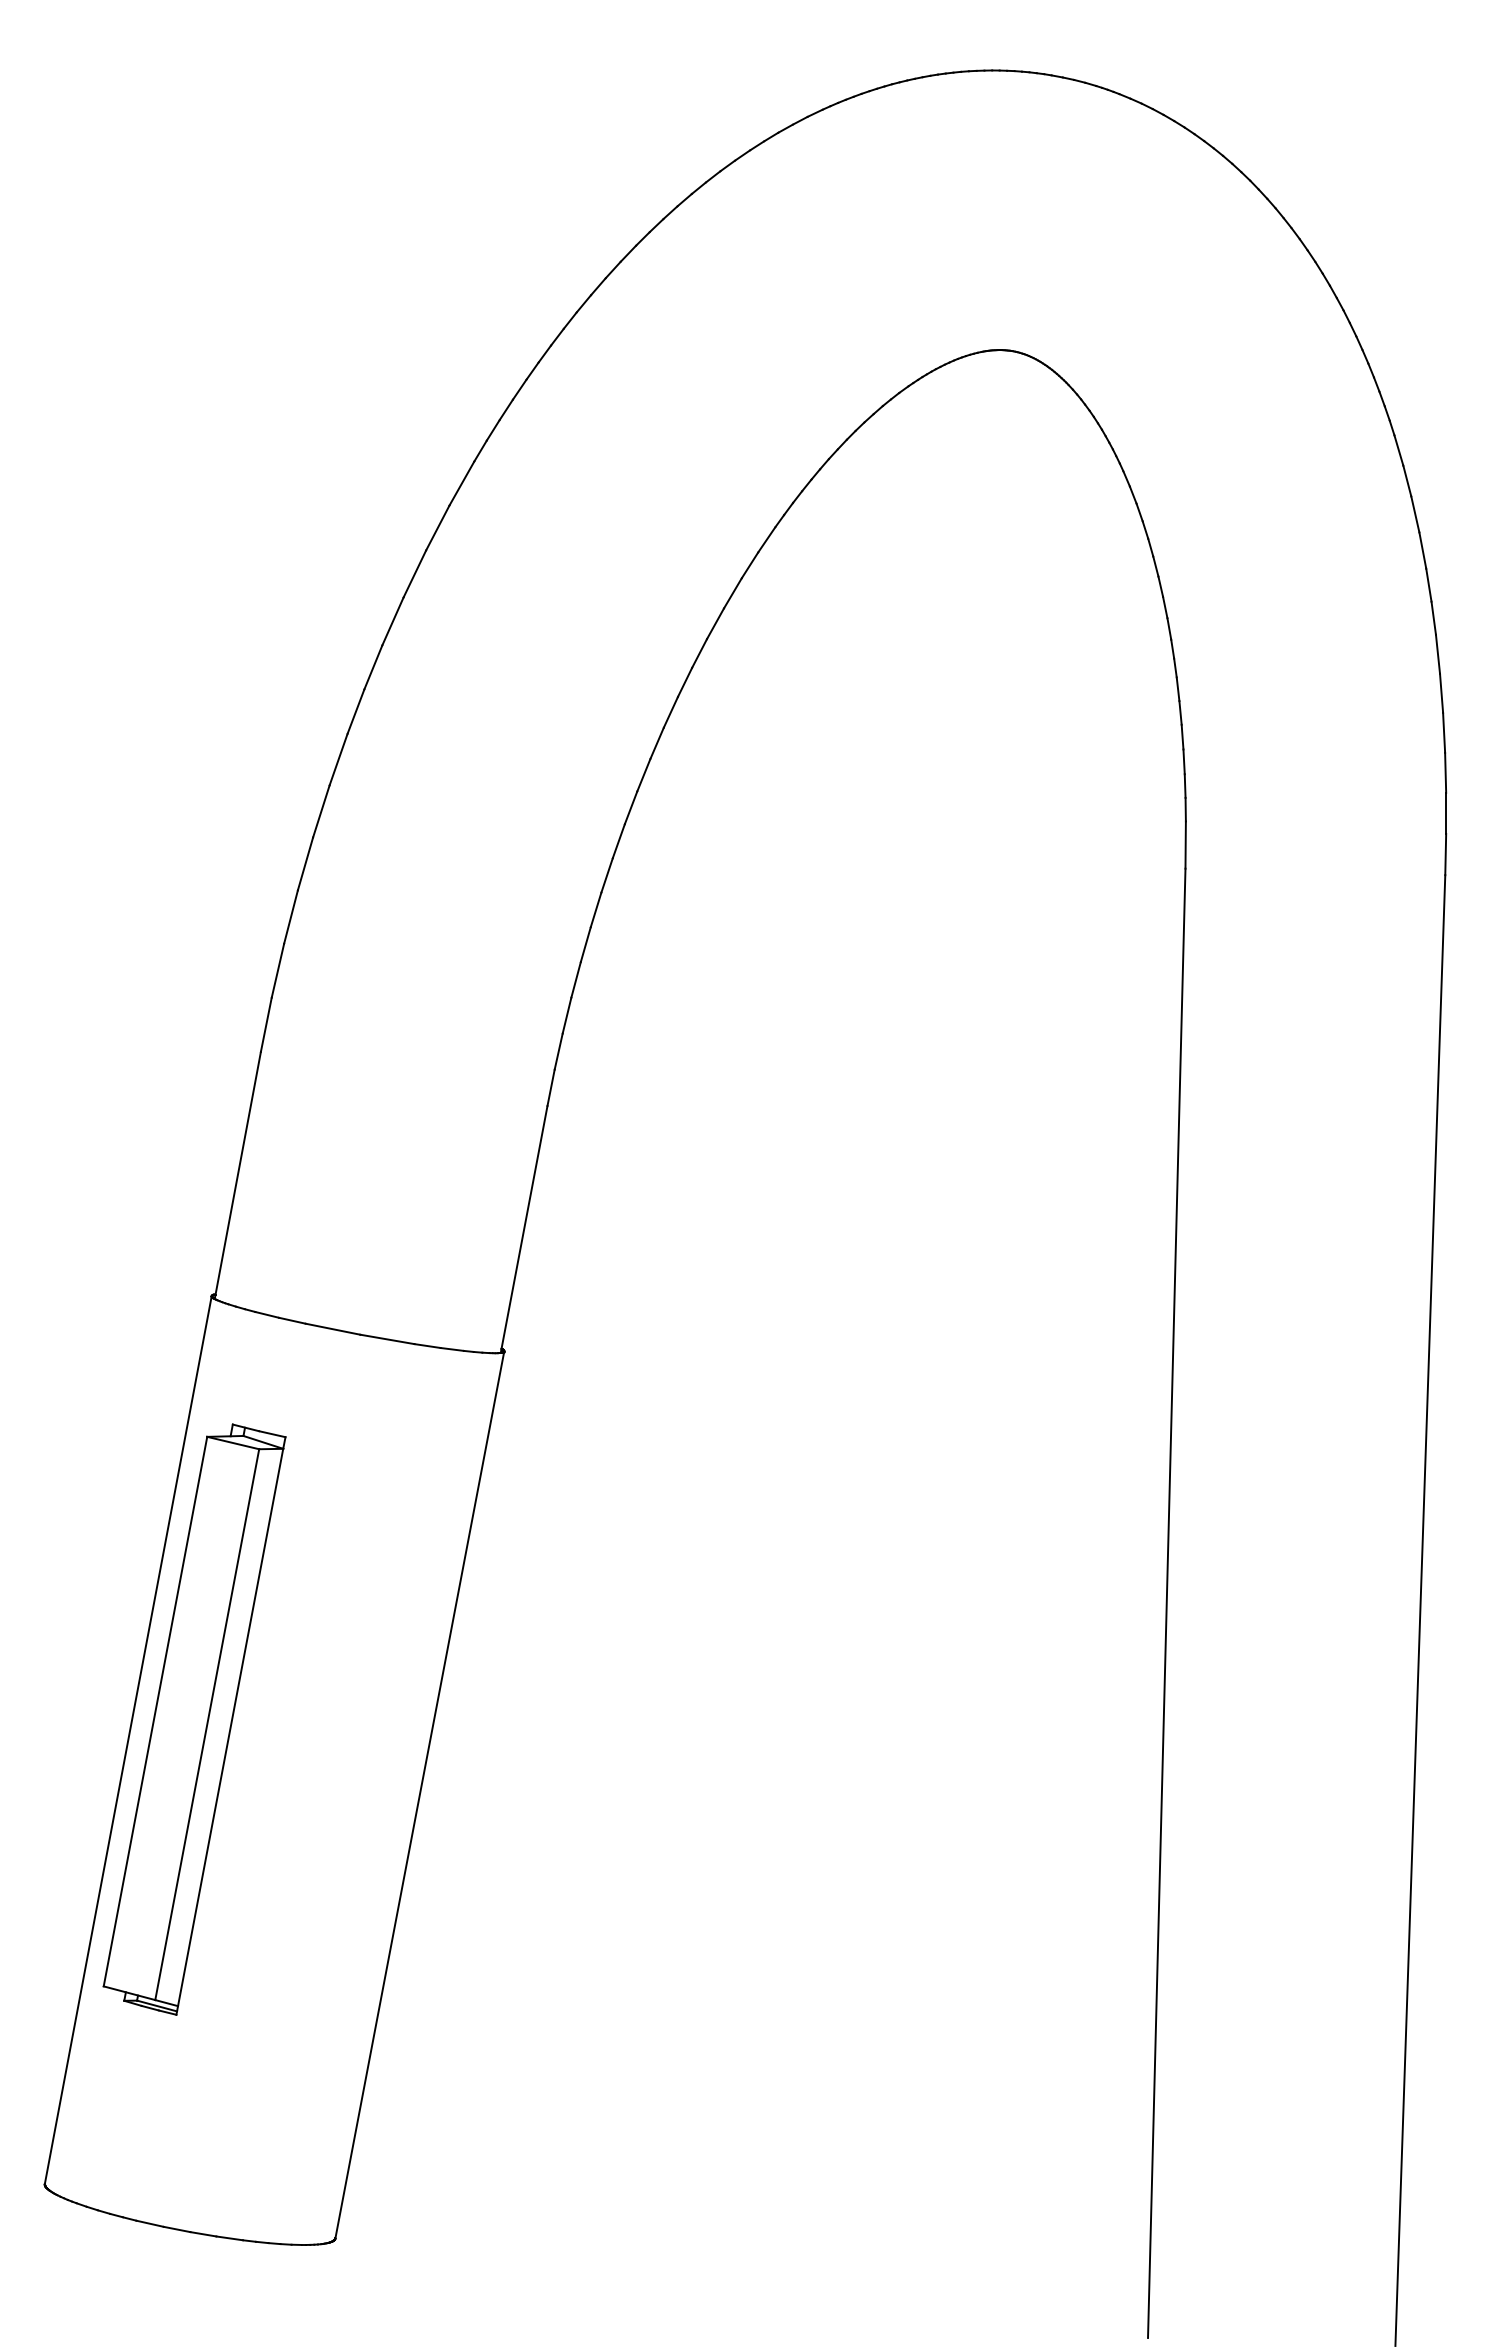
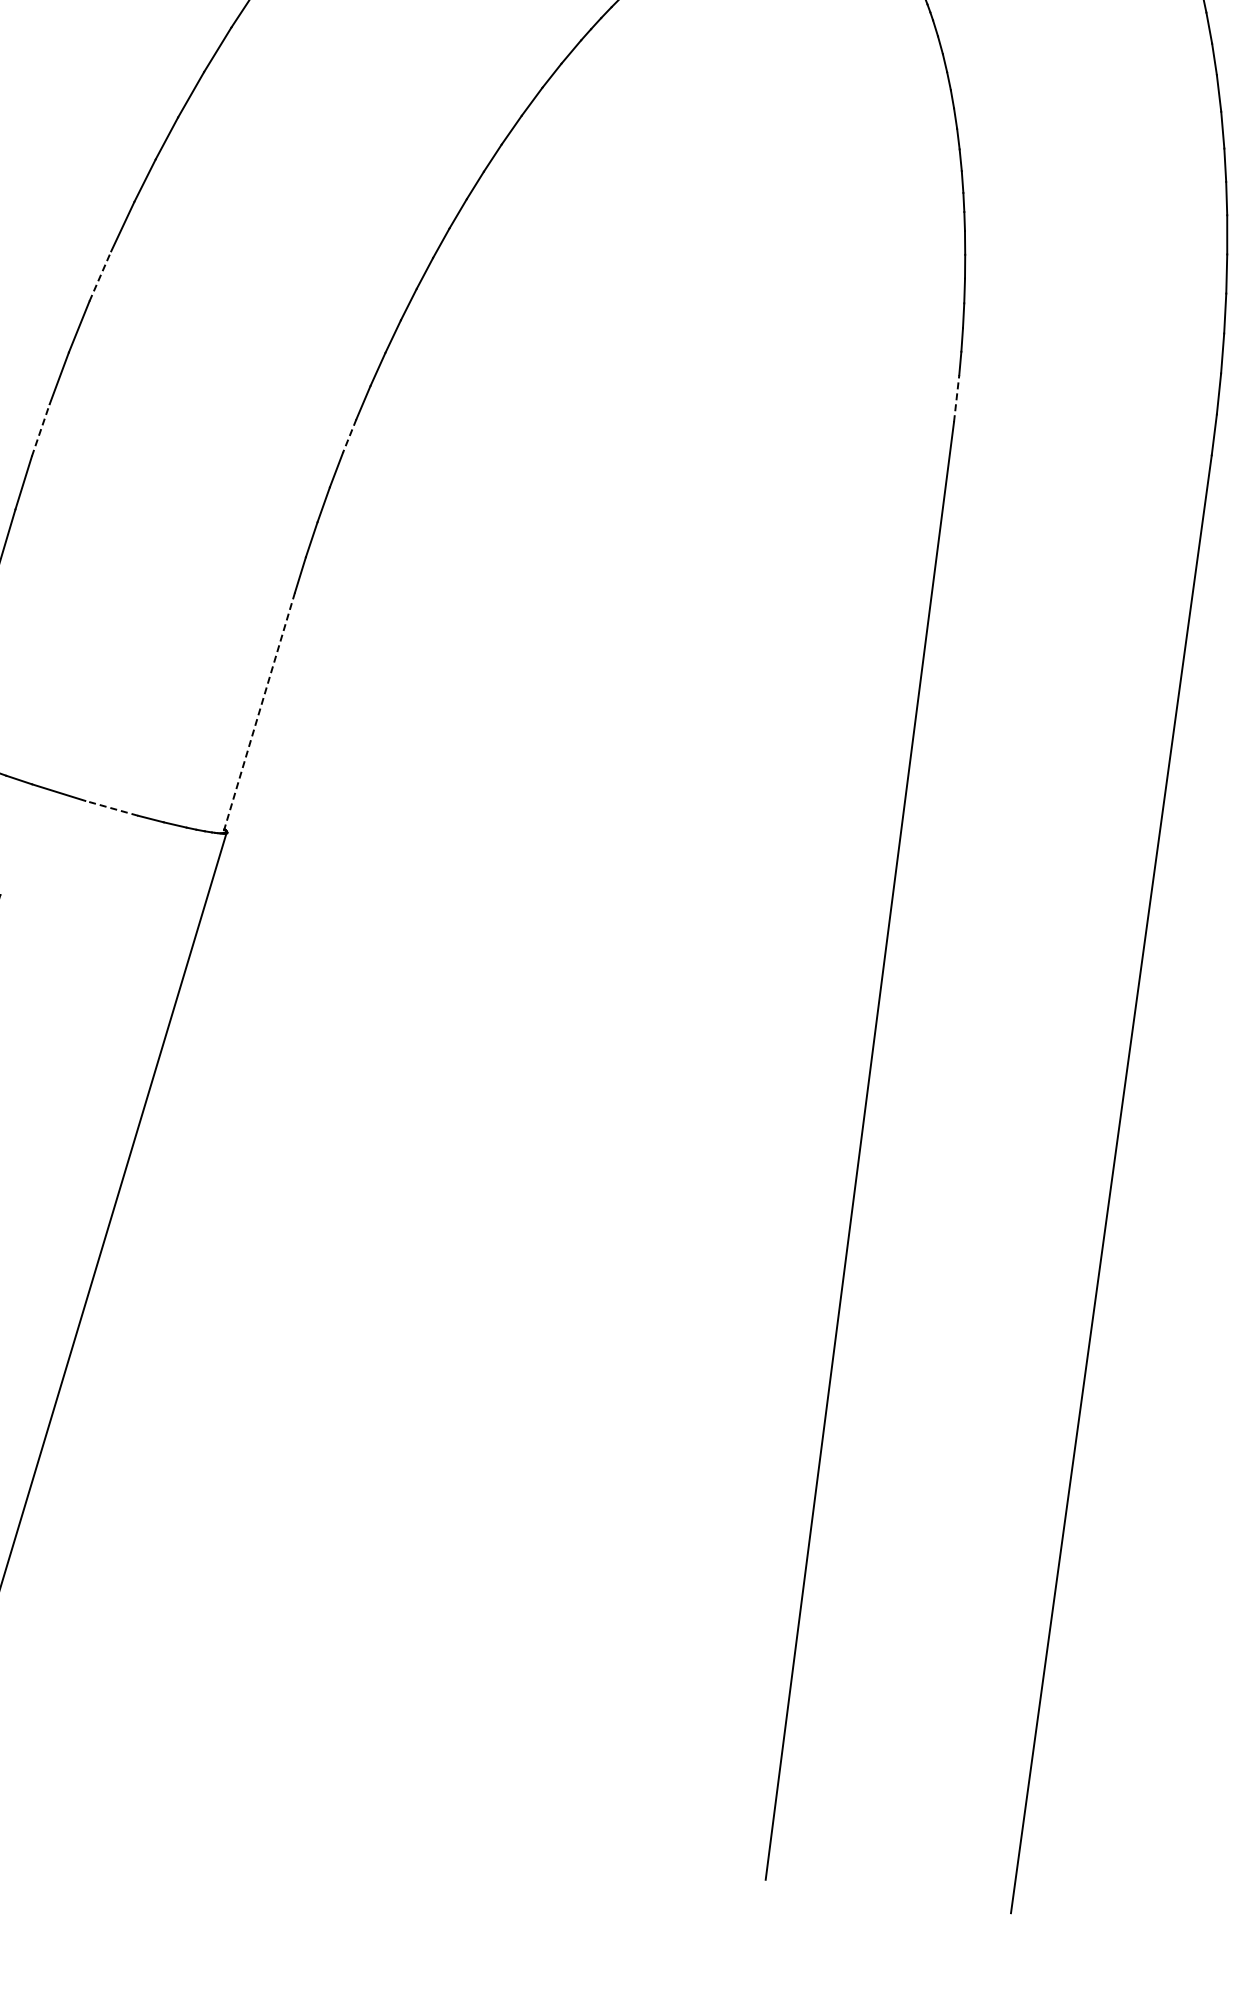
line: (321, 810) -> (100, 275), solid -> dashed
line: (1185, 845) -> (956, 399), solid -> dashed
line: (585, 945) -> (349, 436), solid -> dashed
line: (277, 970) -> (40, 430), solid -> dashed
line: (524, 1228) -> (259, 712), solid -> dashed
line: (387, 1339) -> (111, 808), solid -> dashed

